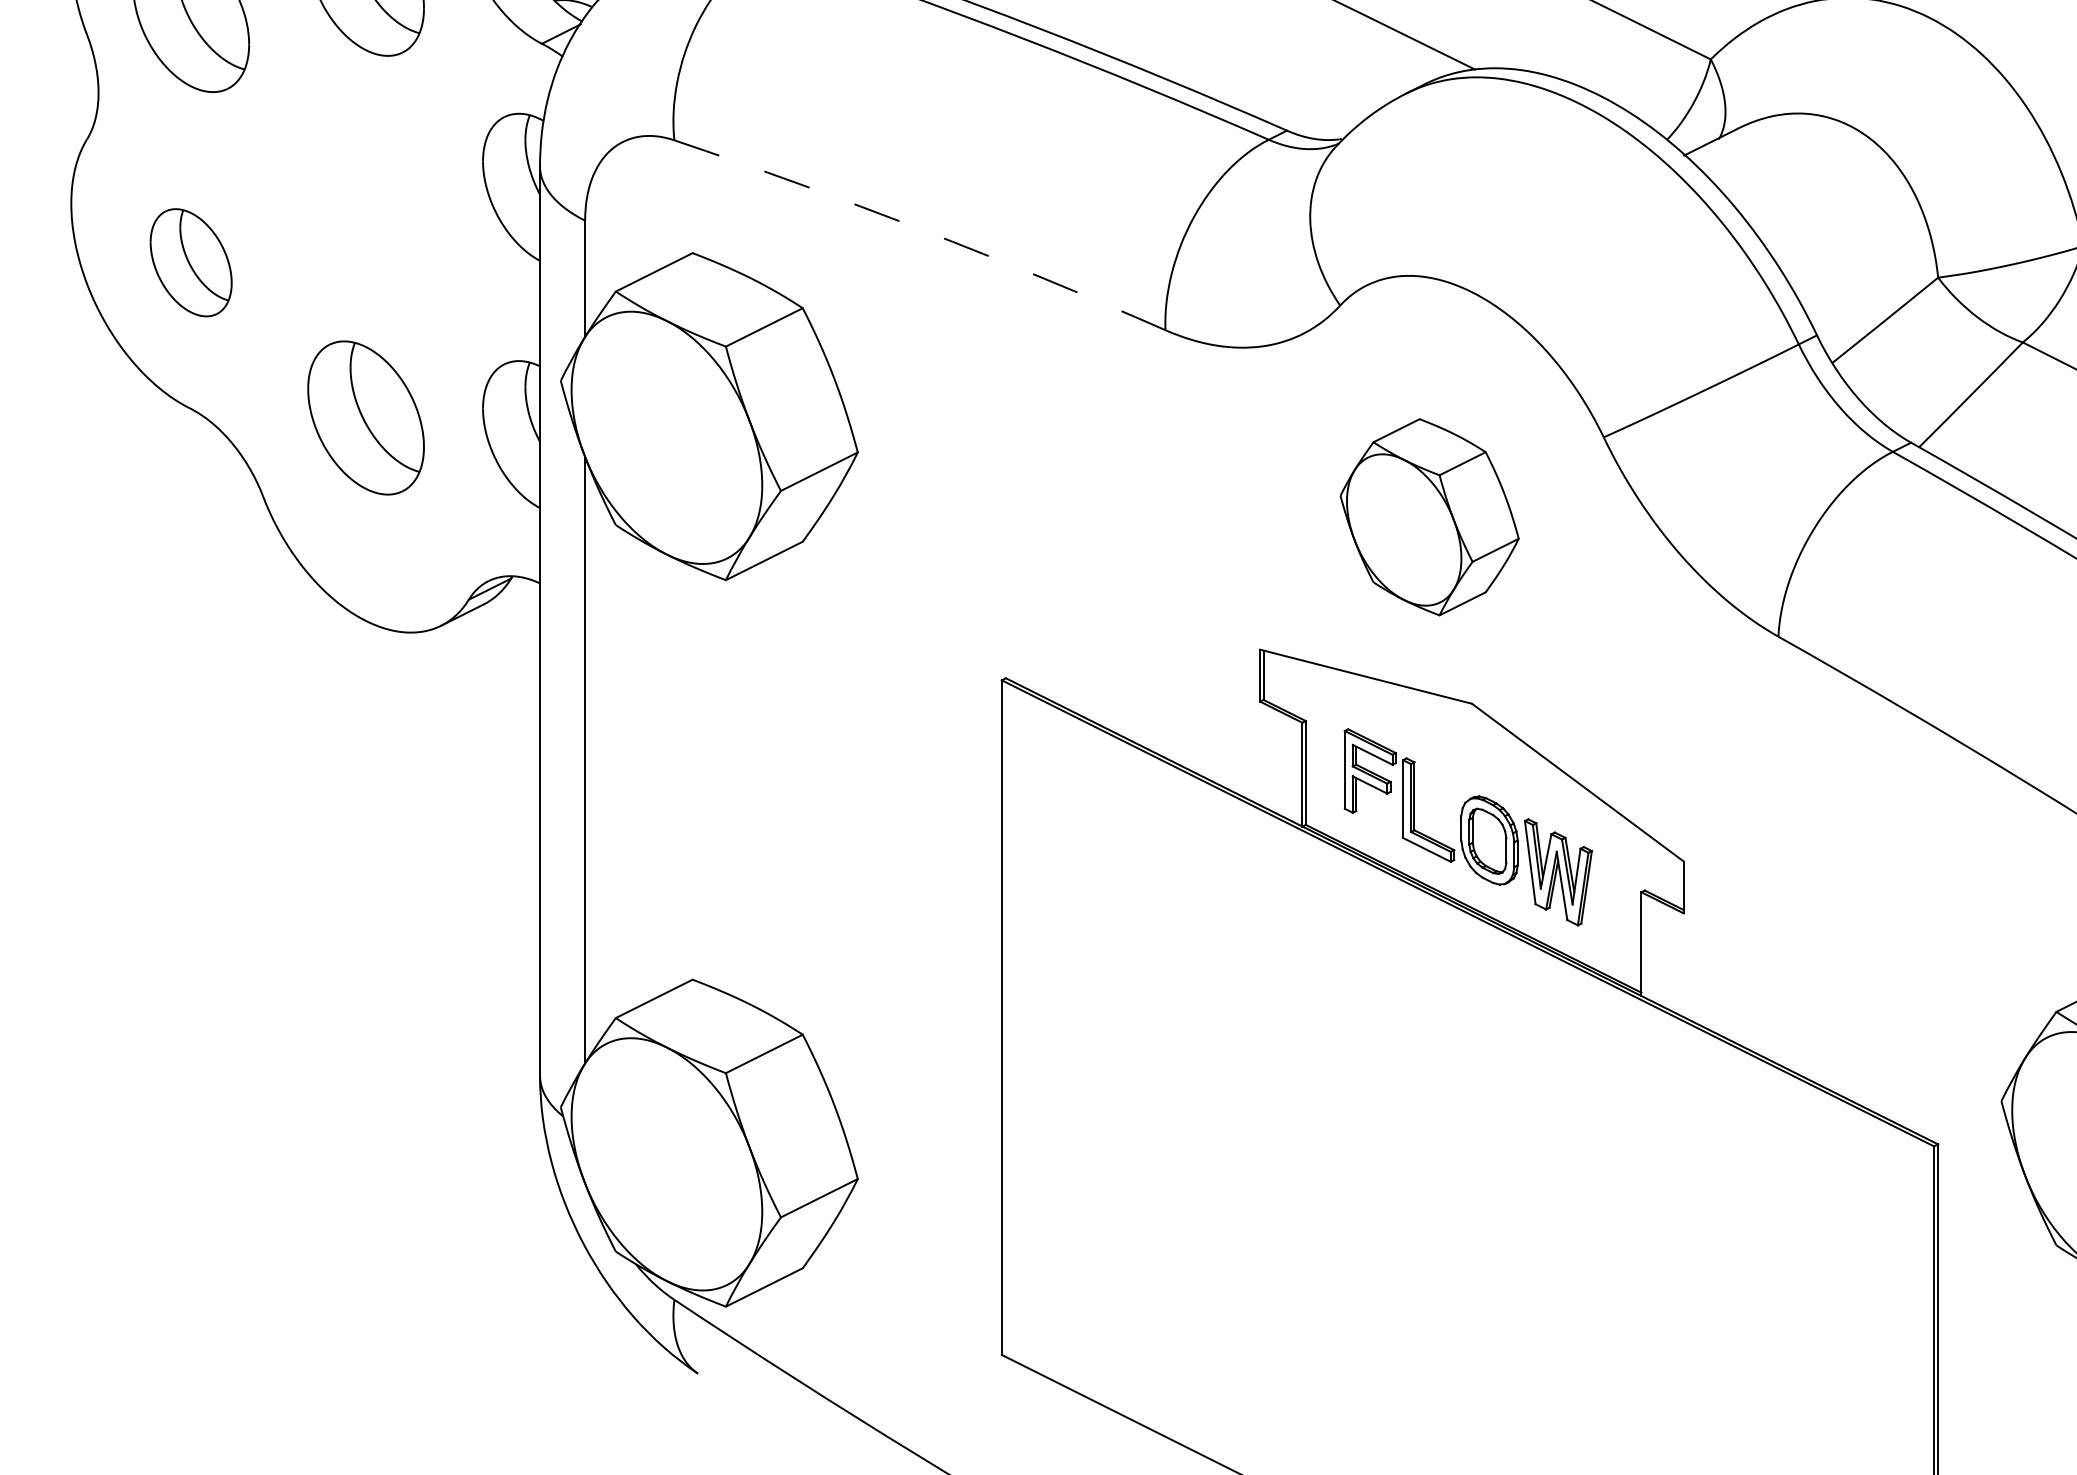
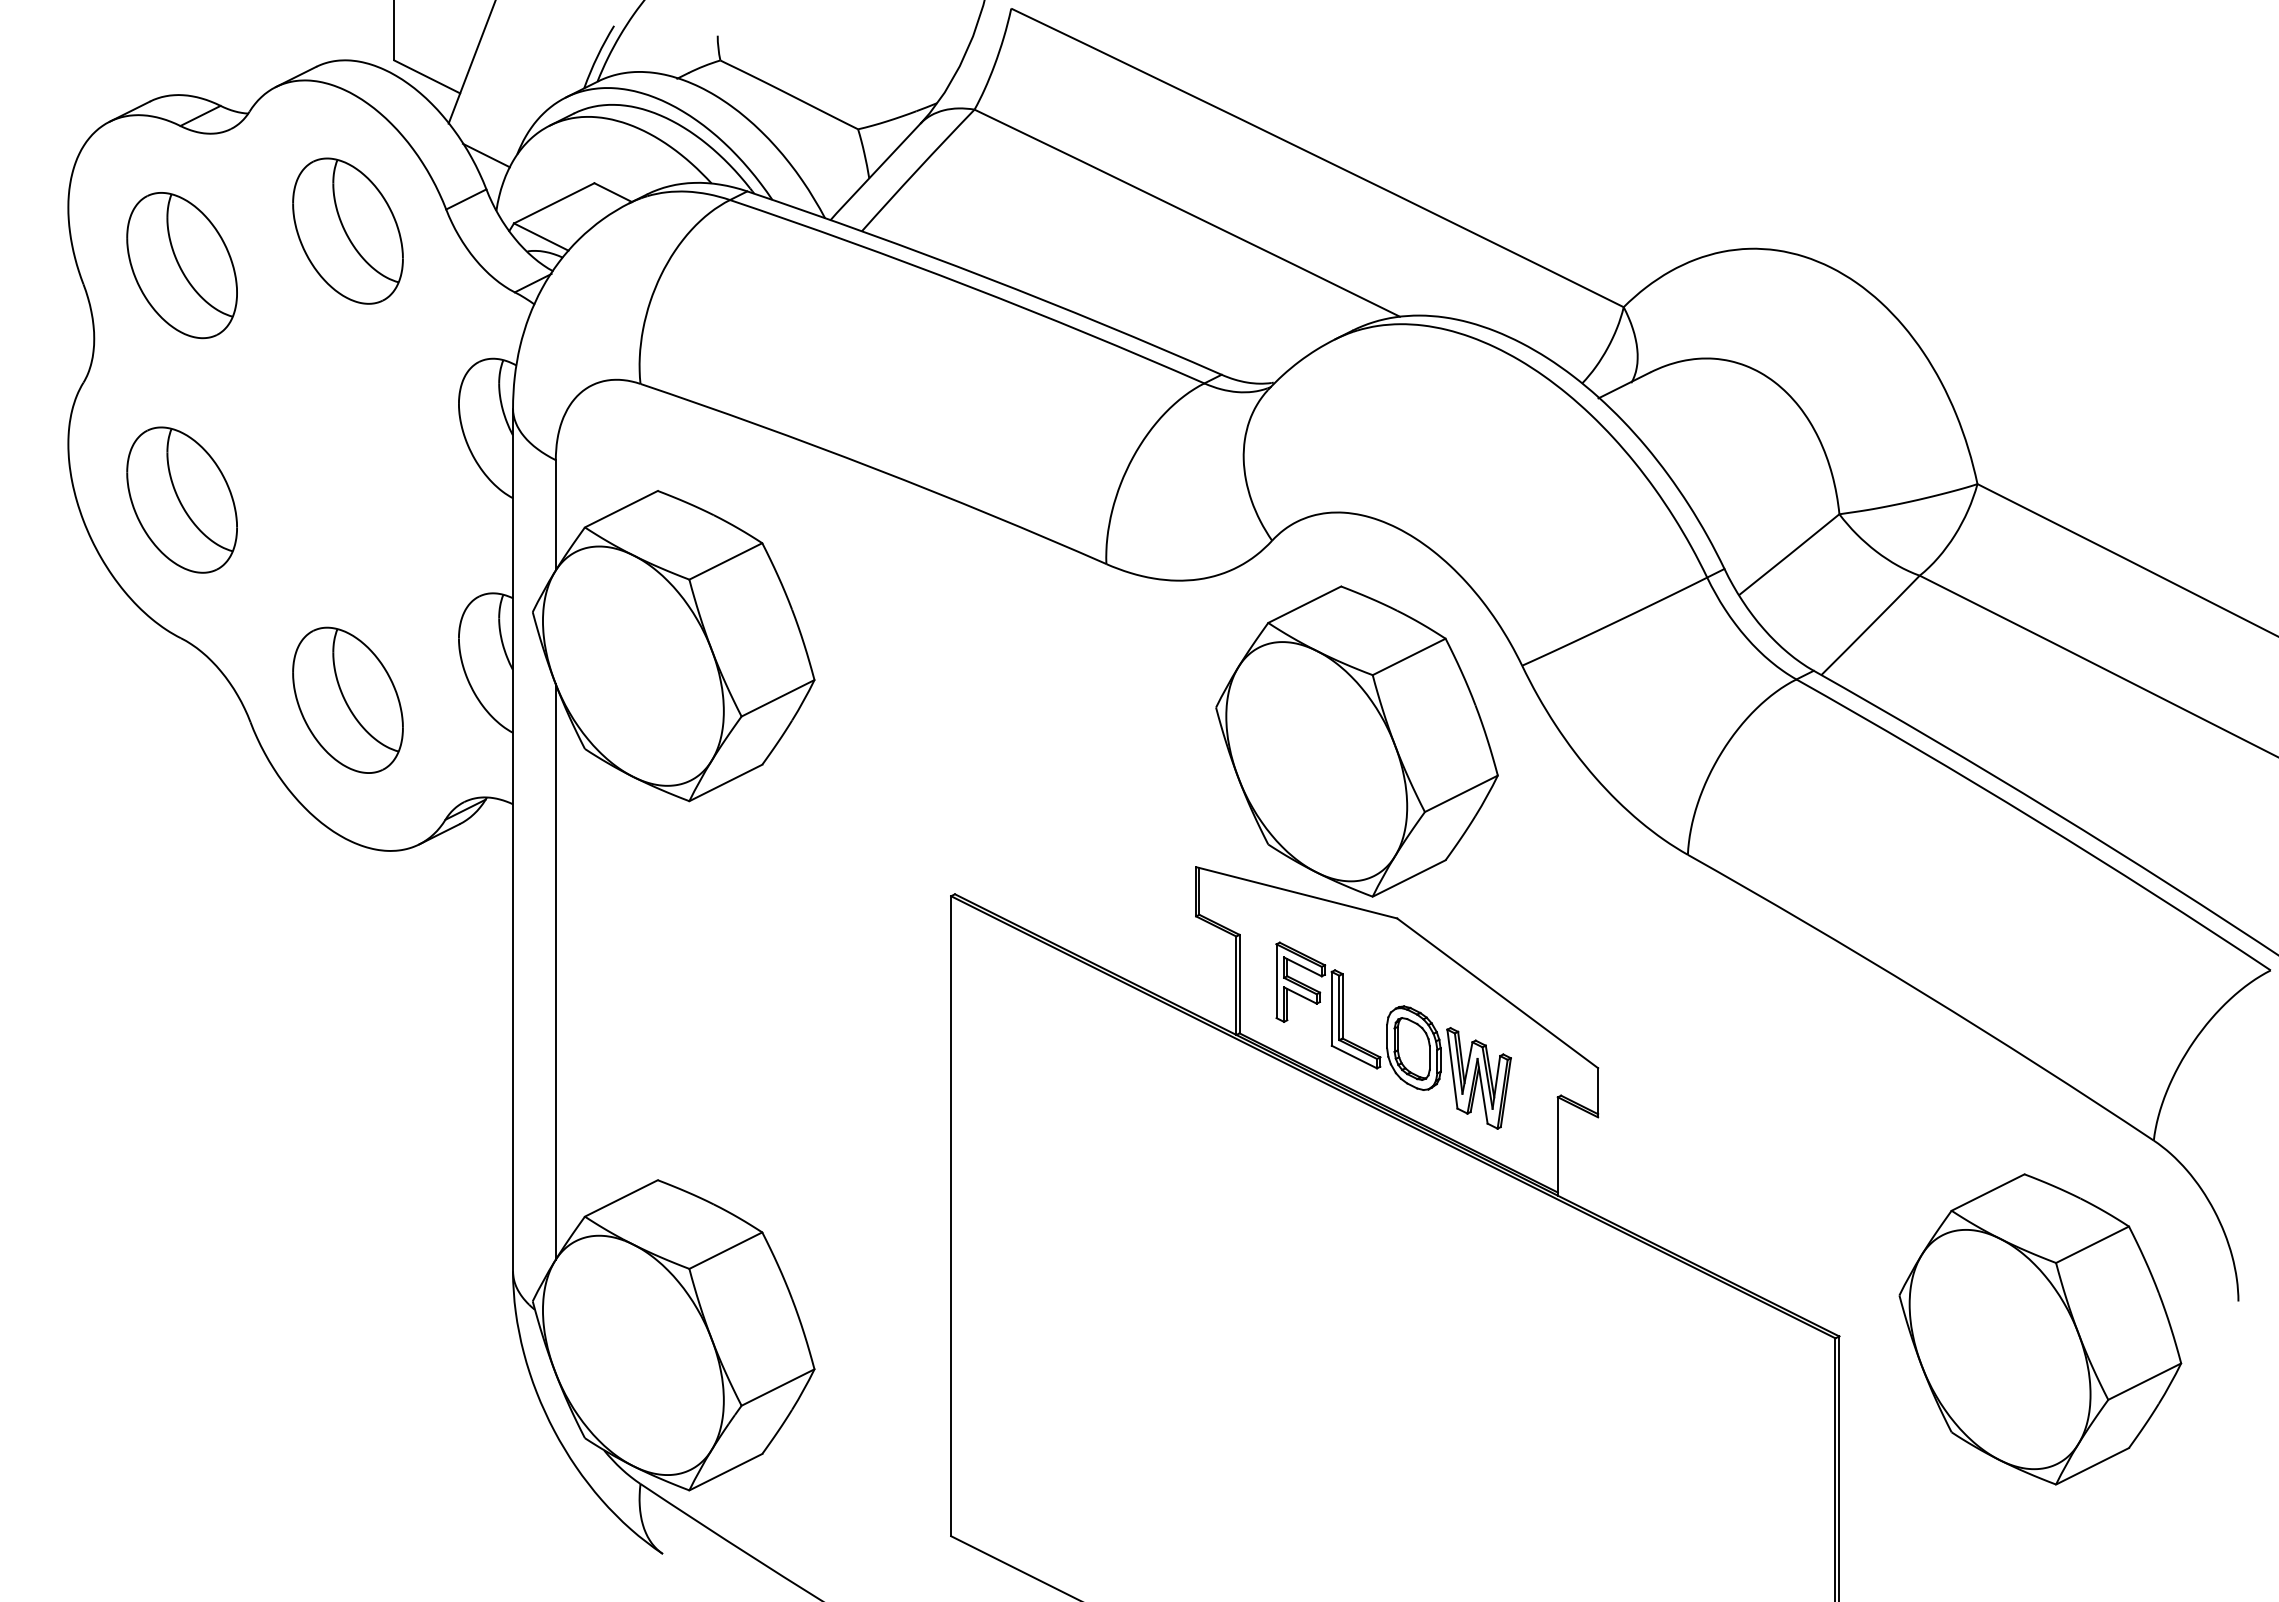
arc: (922, 229) -> (875, 468), dashed -> solid
part: (190, 262) -> (181, 499), size x1.43
part: (365, 417) -> (347, 699), moved
part: (1429, 517) -> (1356, 741), size x1.67

